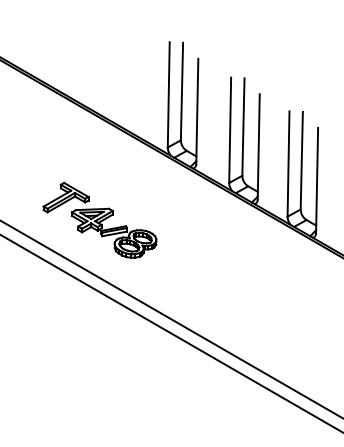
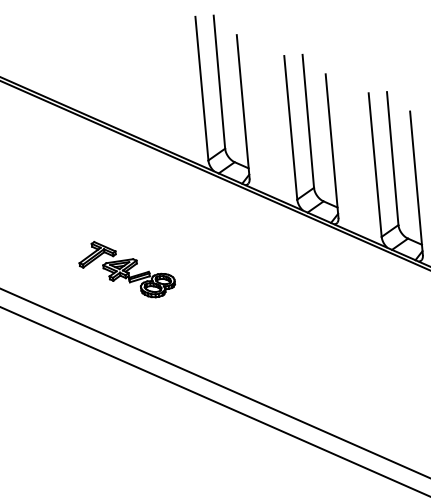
part: (99, 219) -> (126, 268), size x0.6

